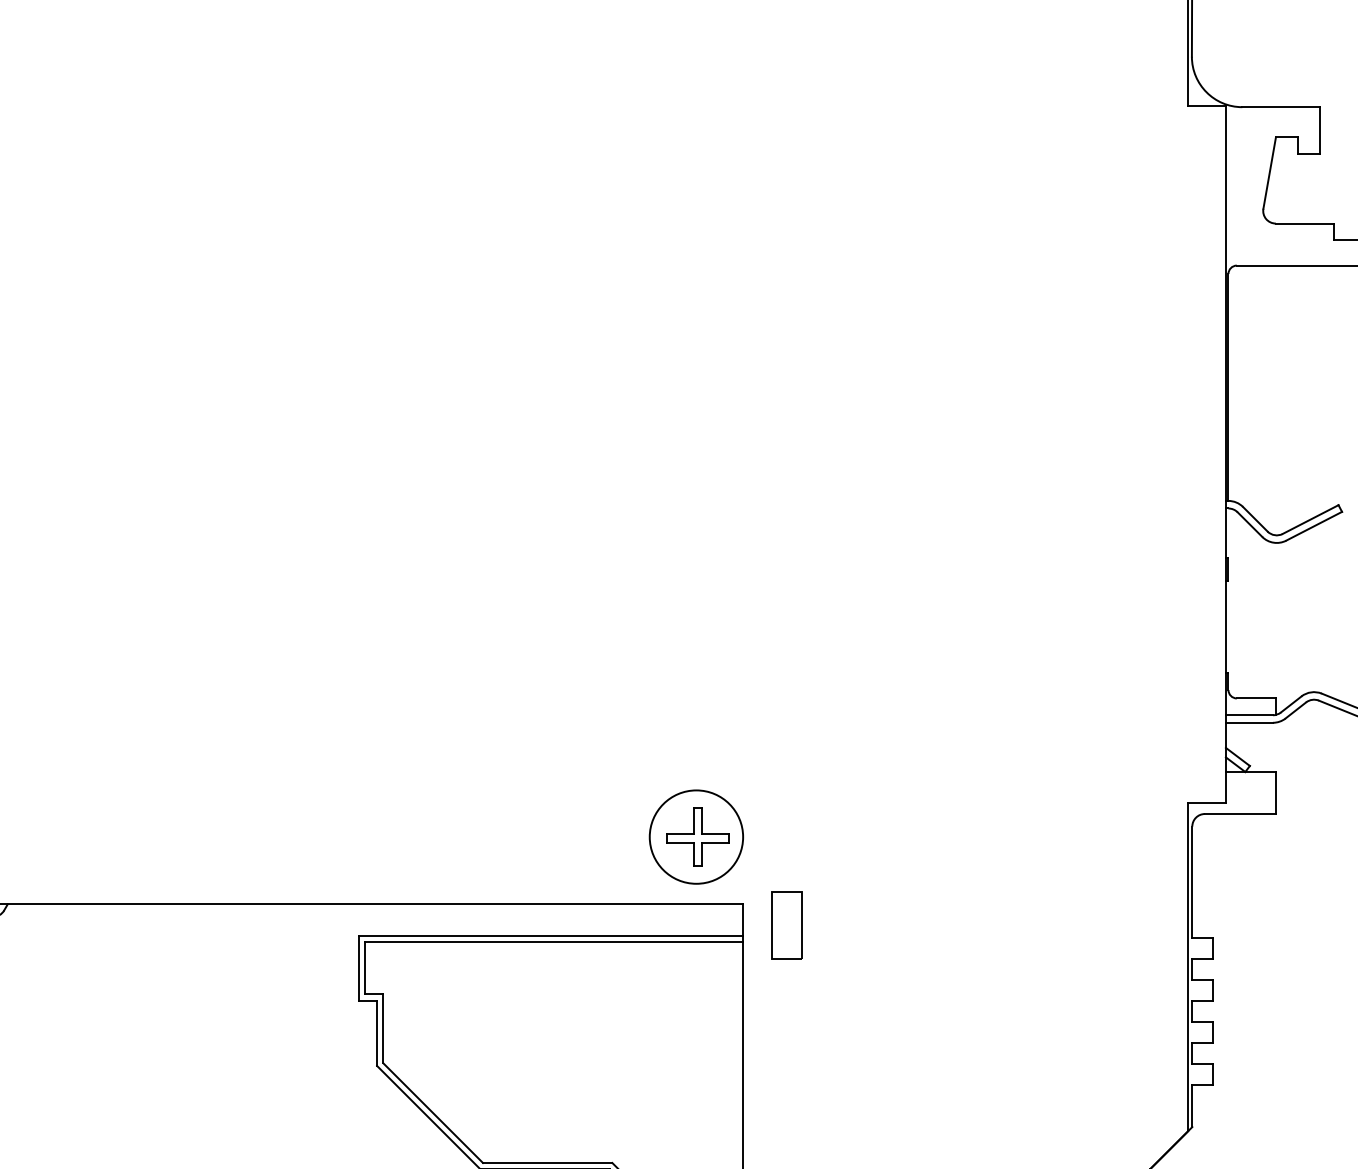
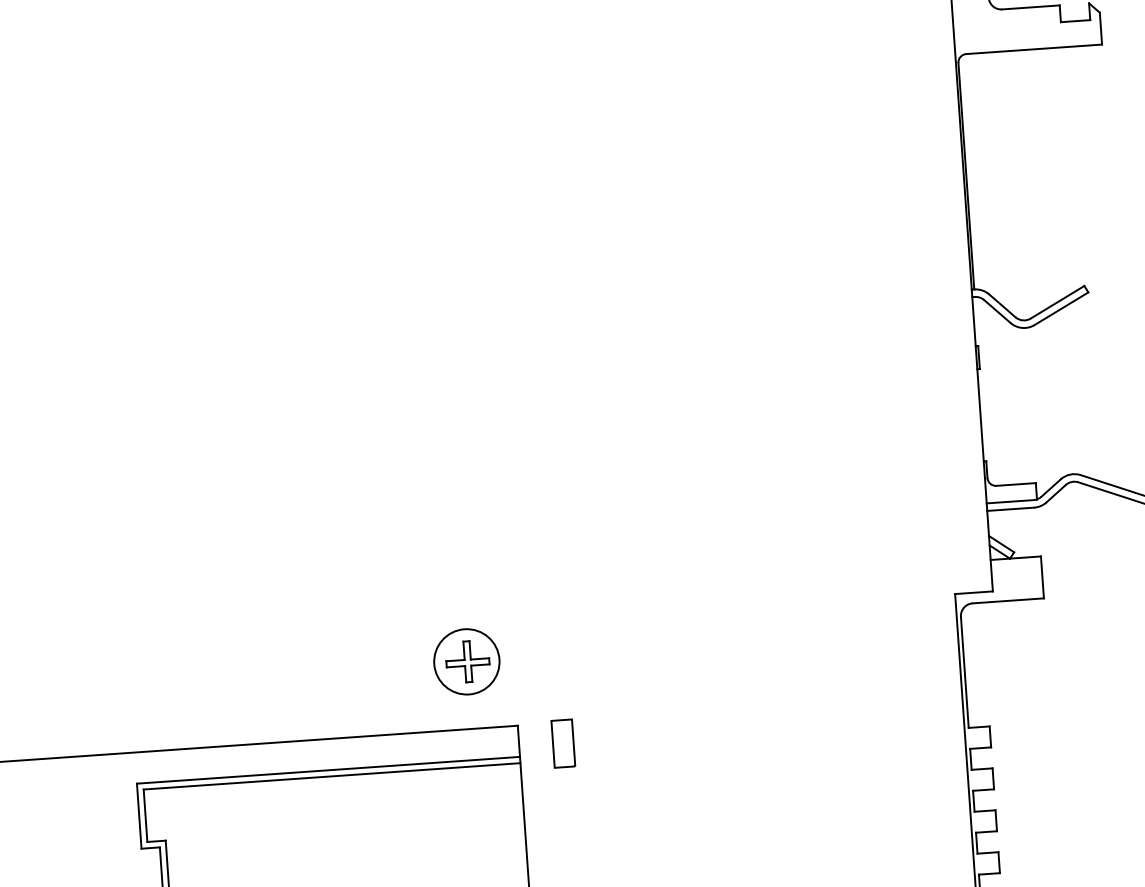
part: (695, 836) -> (466, 661), size x0.7
part: (786, 925) -> (563, 743), size x0.7

